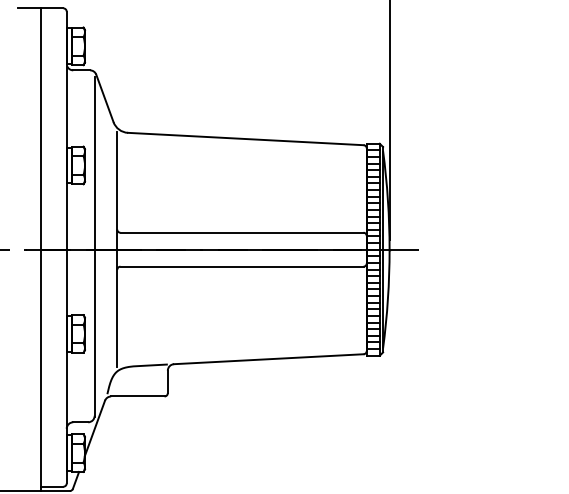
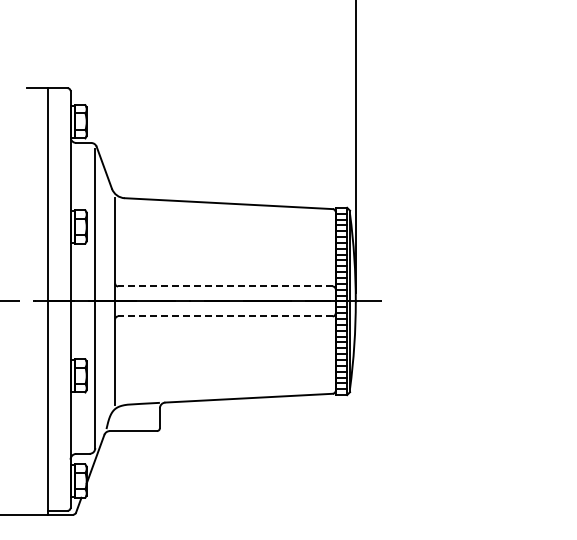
line: (240, 232) -> (224, 286), solid -> dashed
line: (240, 266) -> (224, 316), solid -> dashed

